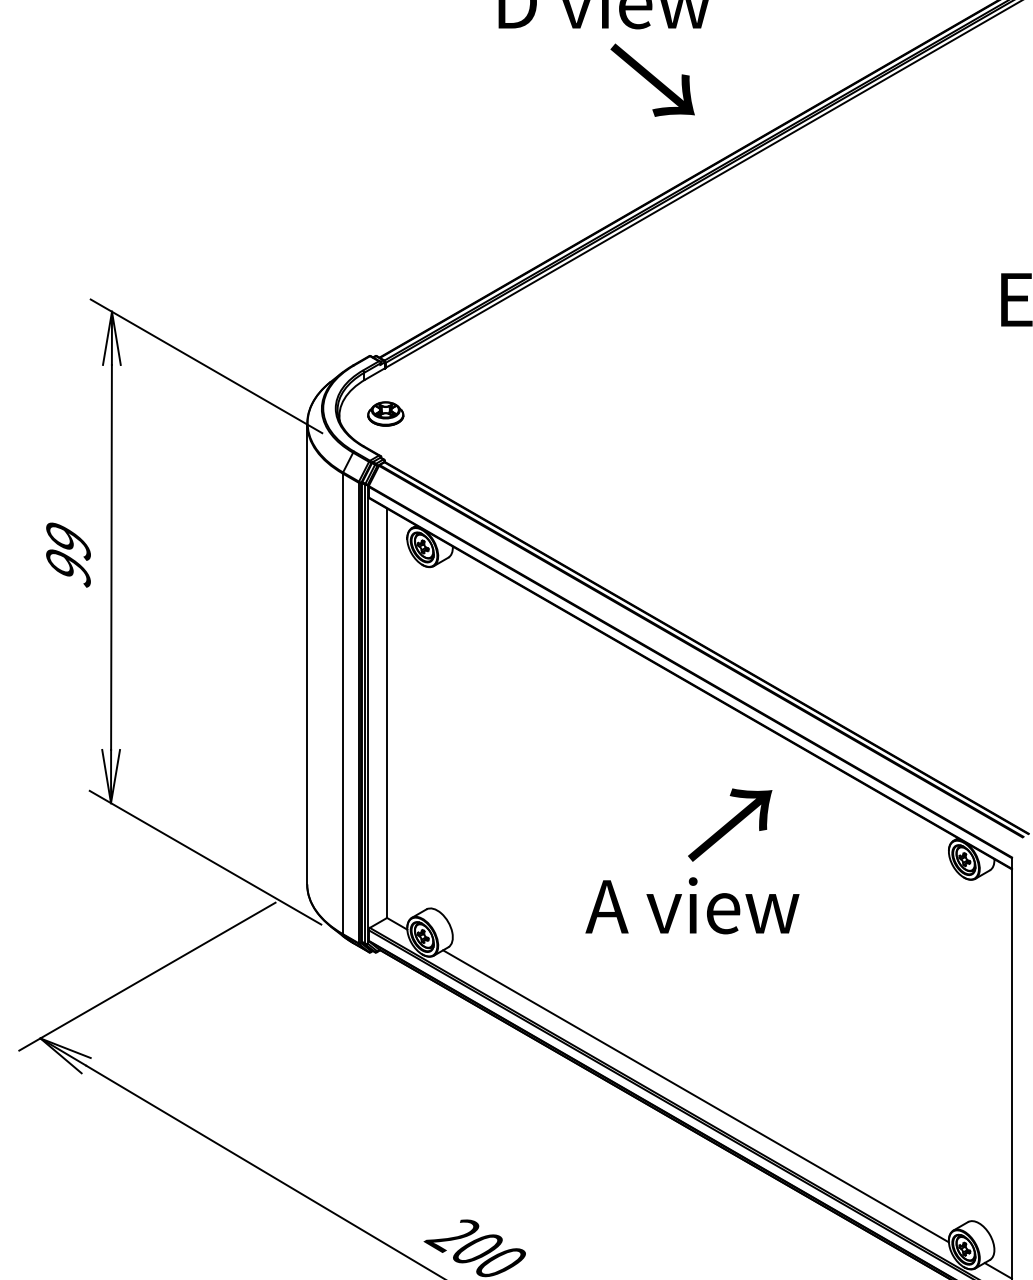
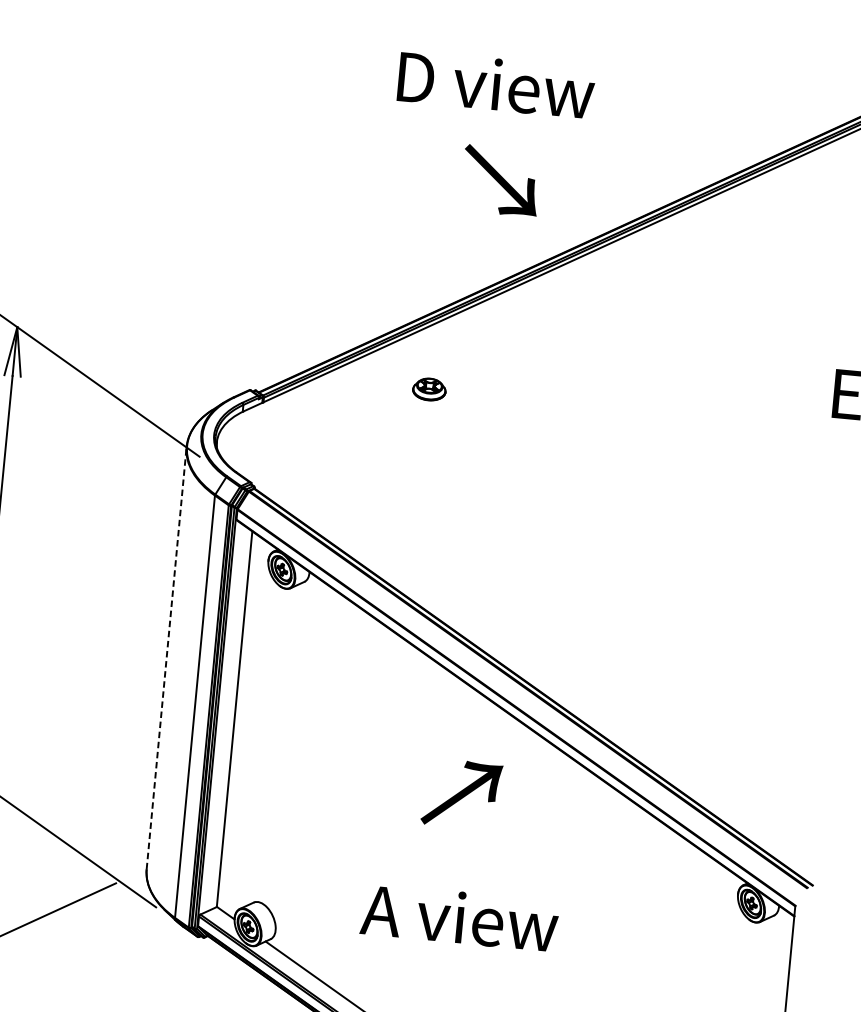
text: (652, 79) -> (500, 180), moved
part: (385, 413) -> (429, 388), moved
line: (307, 653) -> (166, 657), solid -> dashed
text: (730, 824) -> (462, 793), moved
text: (692, 905) -> (459, 917), moved

